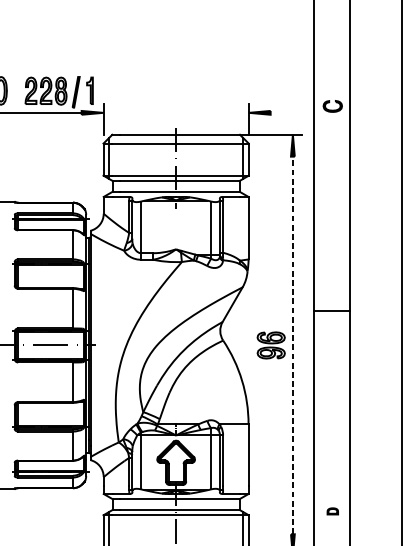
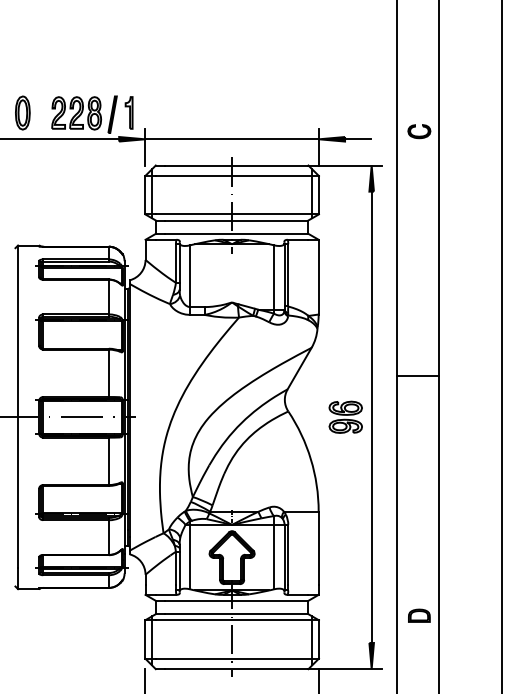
line: (175, 113) -> (231, 139), added
line: (281, 113) -> (358, 139), added
line: (292, 345) -> (371, 417), dashed -> solid
part: (332, 511) -> (419, 615), size x1.67

